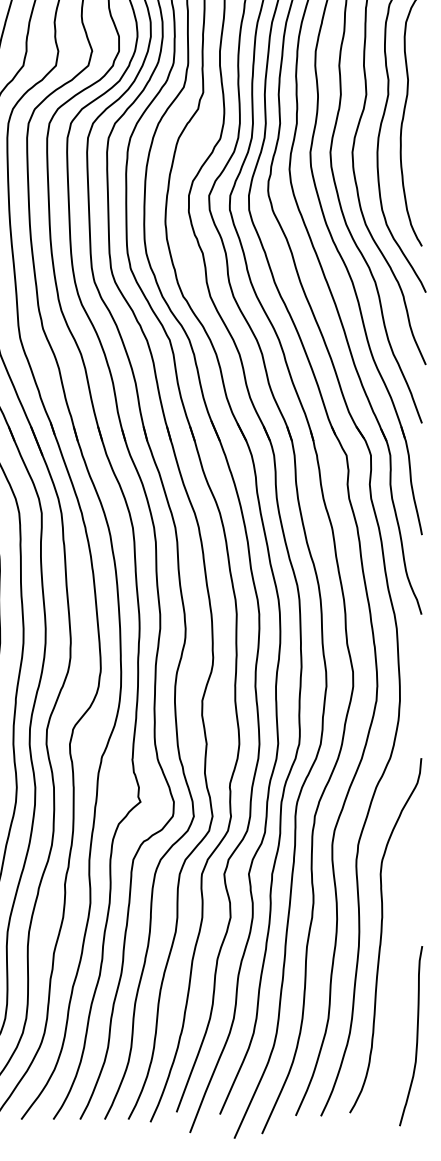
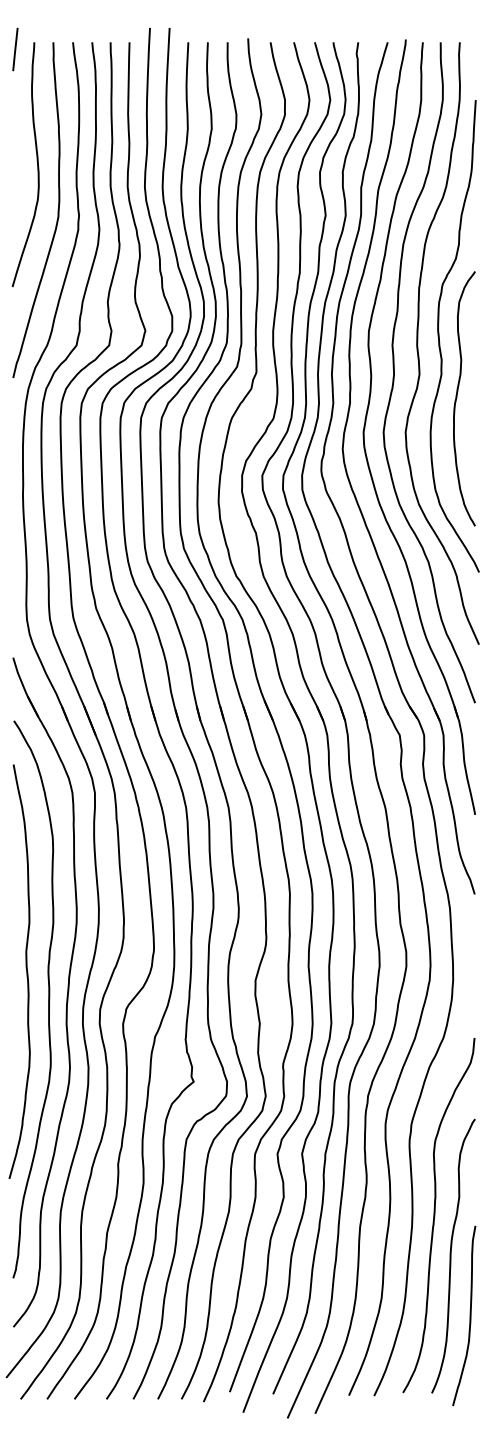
curve: (398, 975) -> (451, 1255), added

